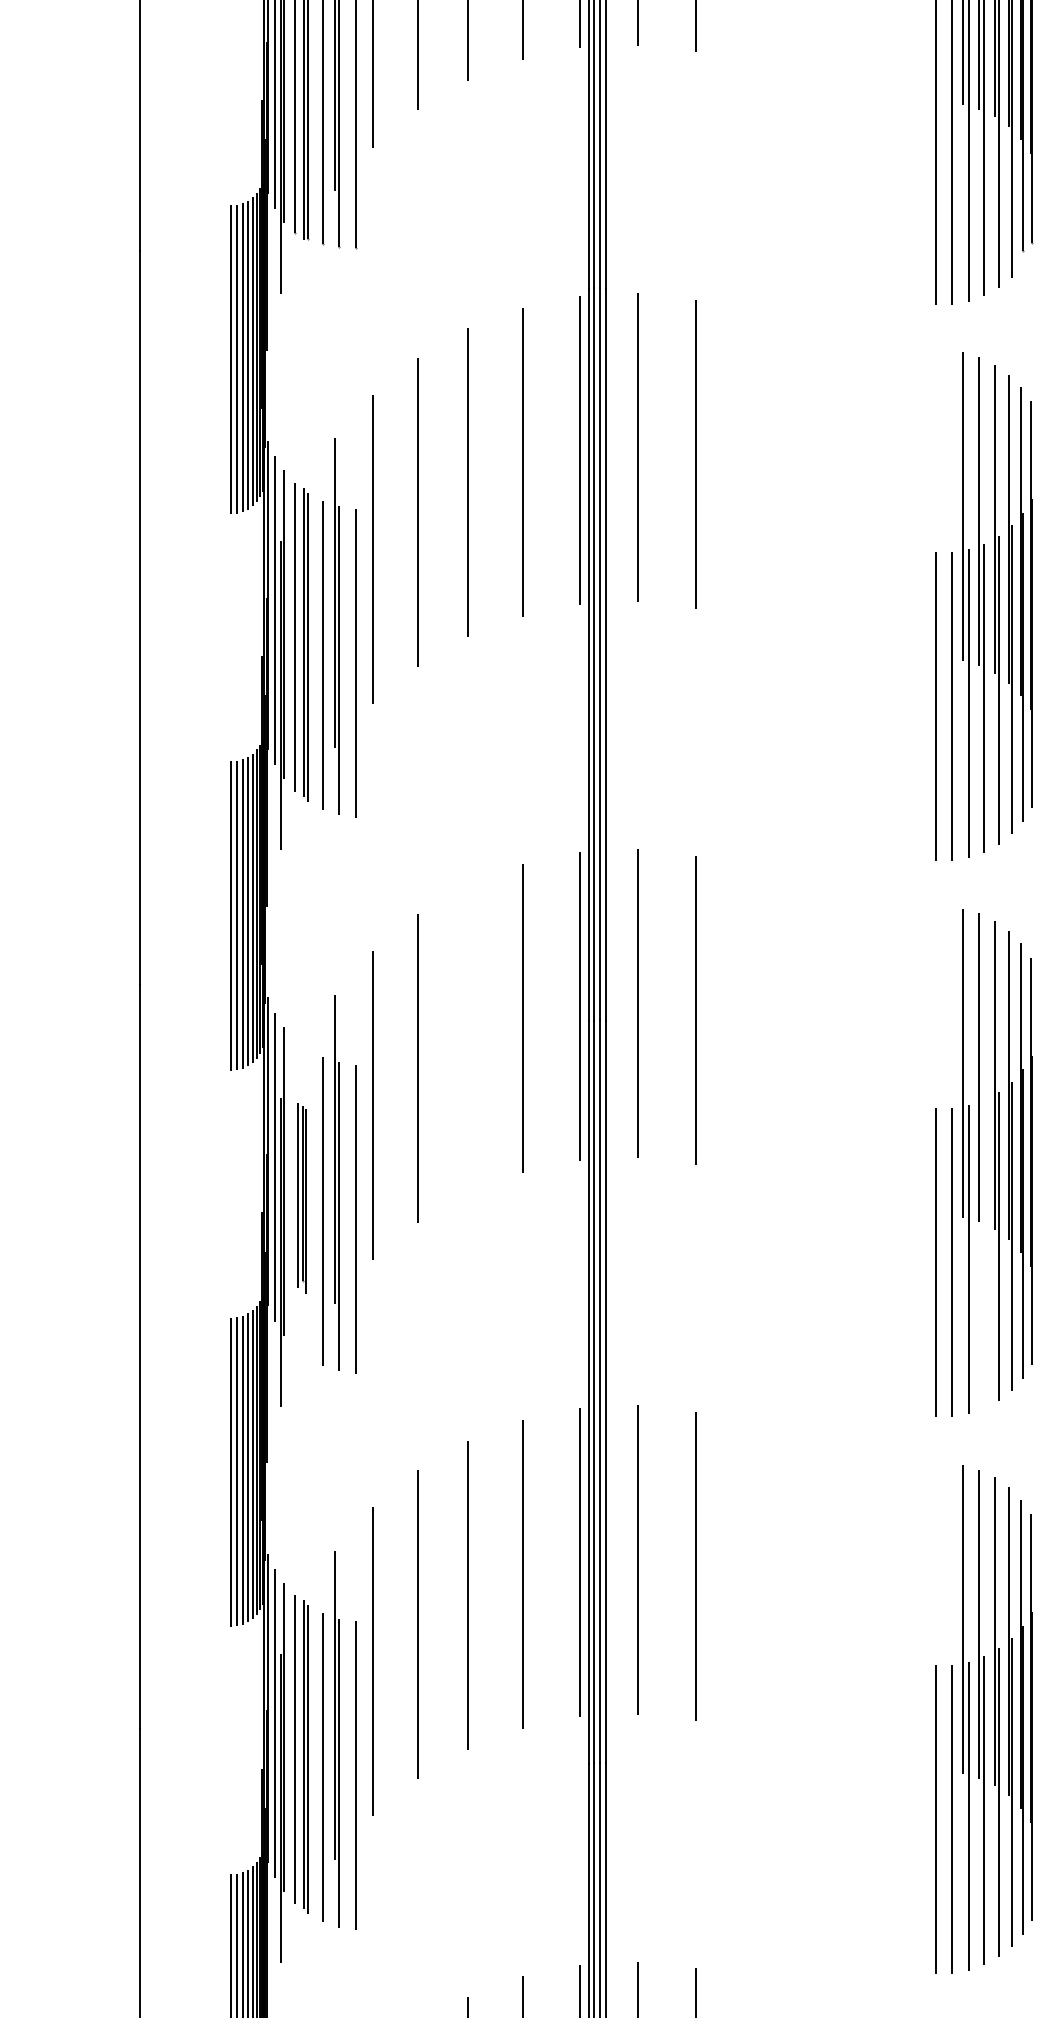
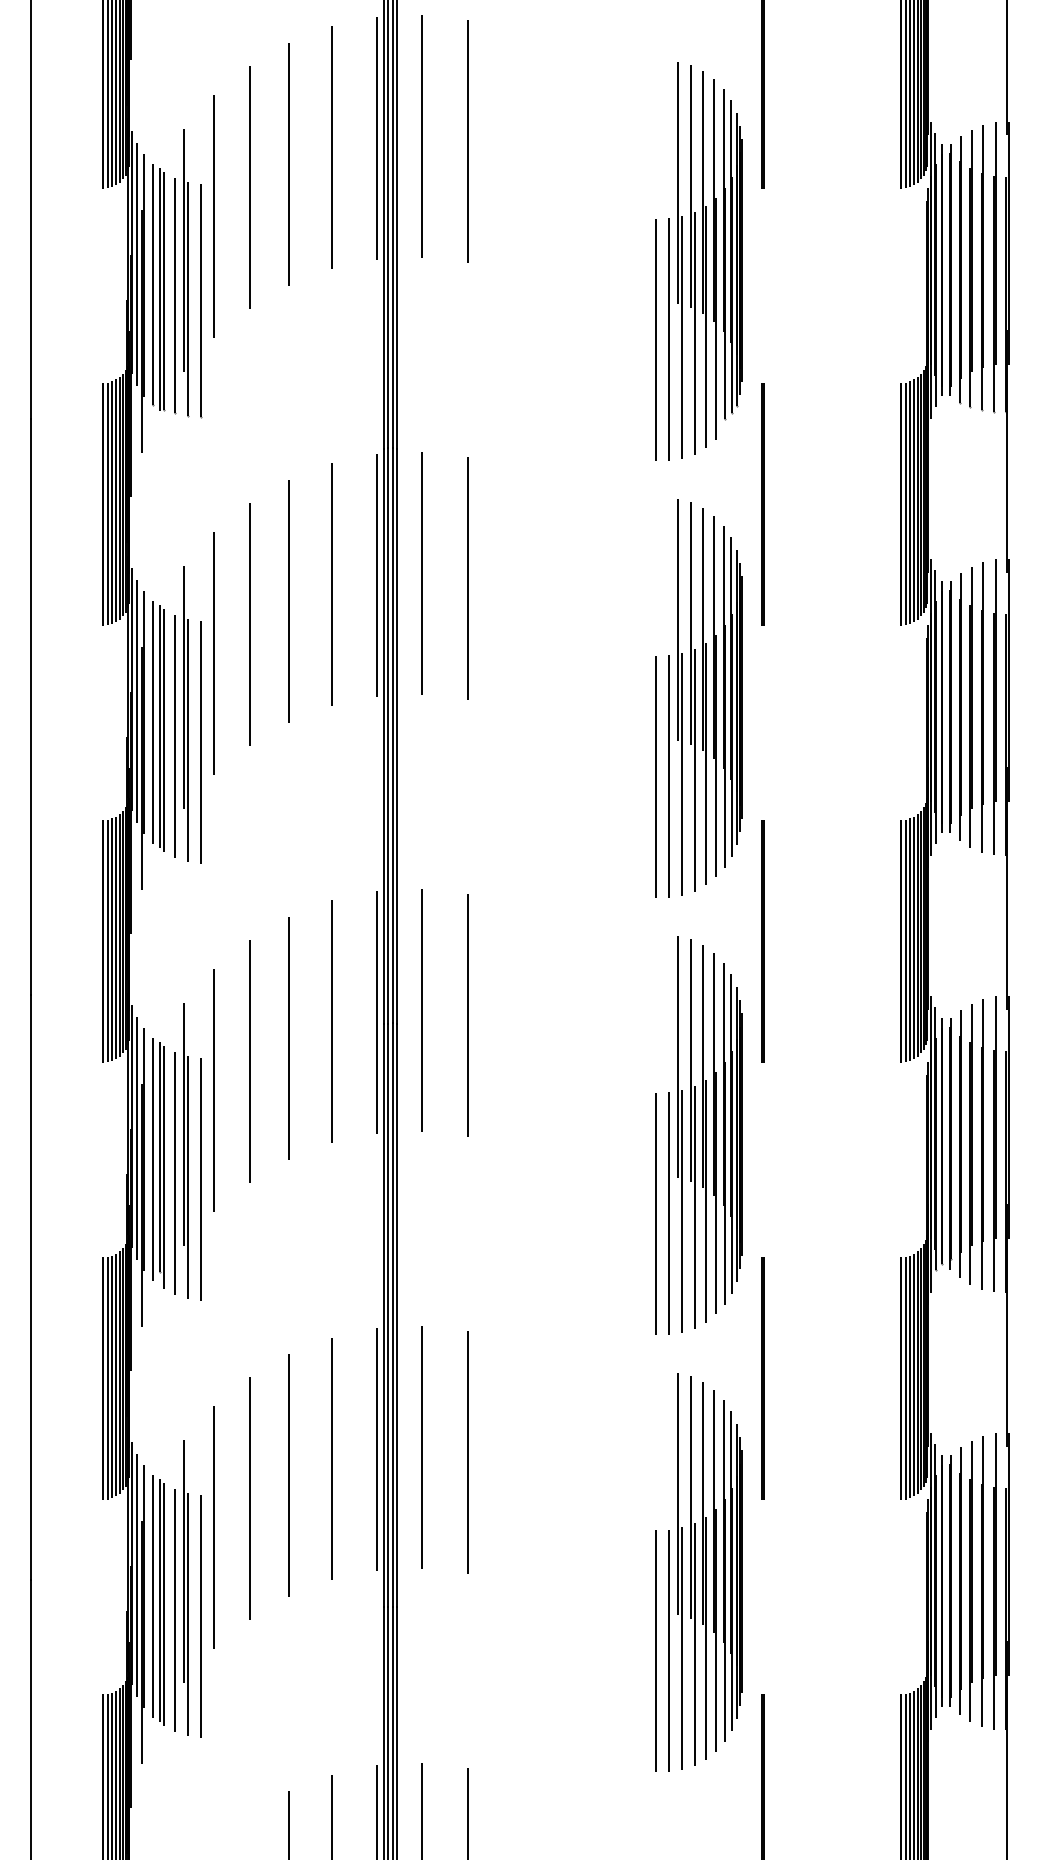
line: (468, 1038) -> (289, 1037), added
part: (302, 1198) -> (158, 1163), size x1.67
line: (984, 1253) -> (694, 1206), added

